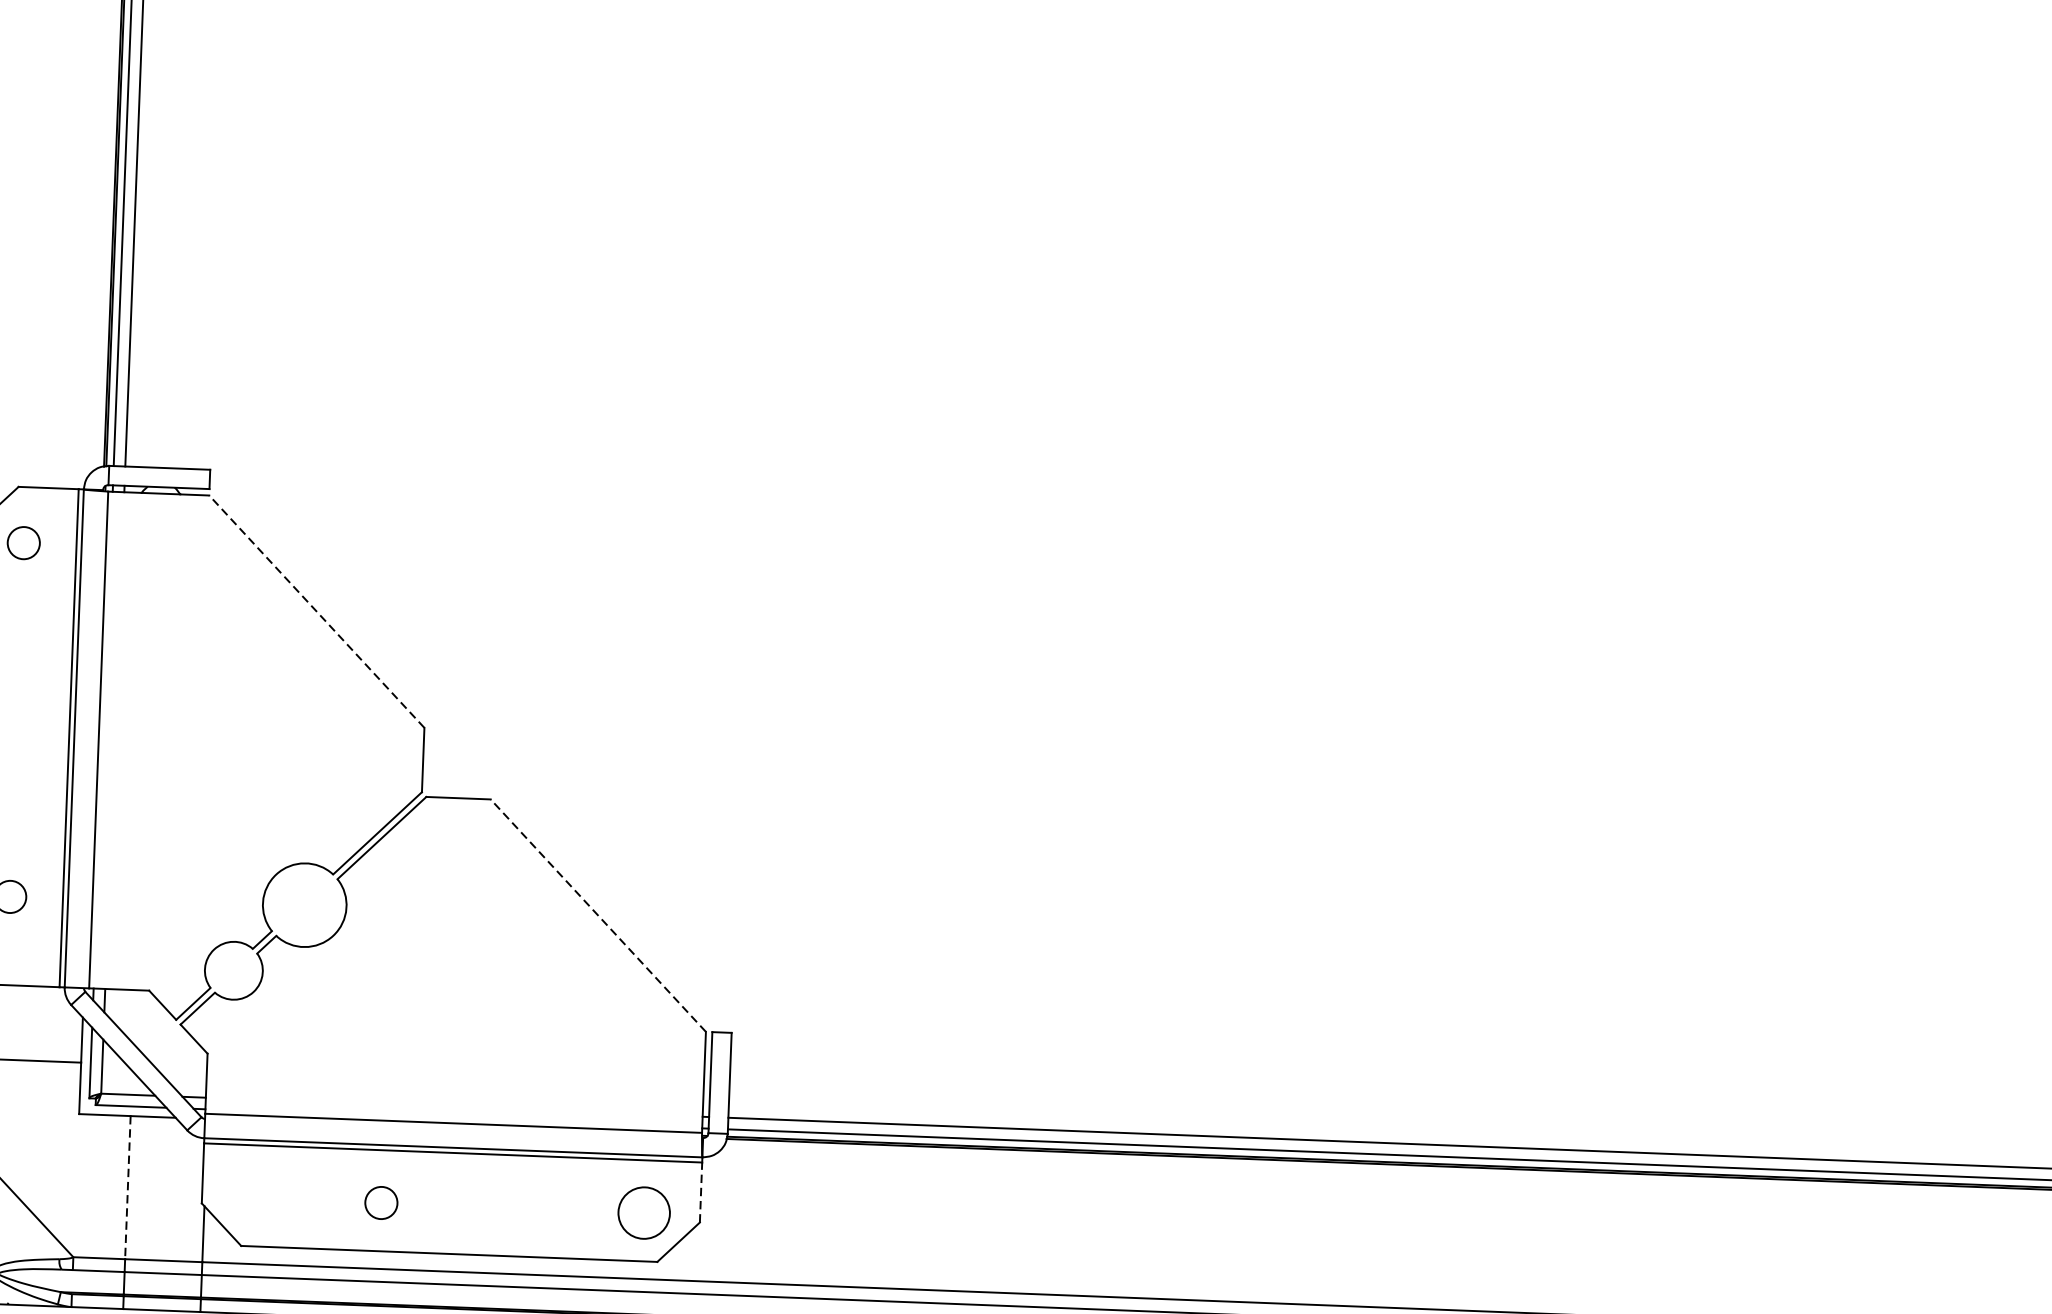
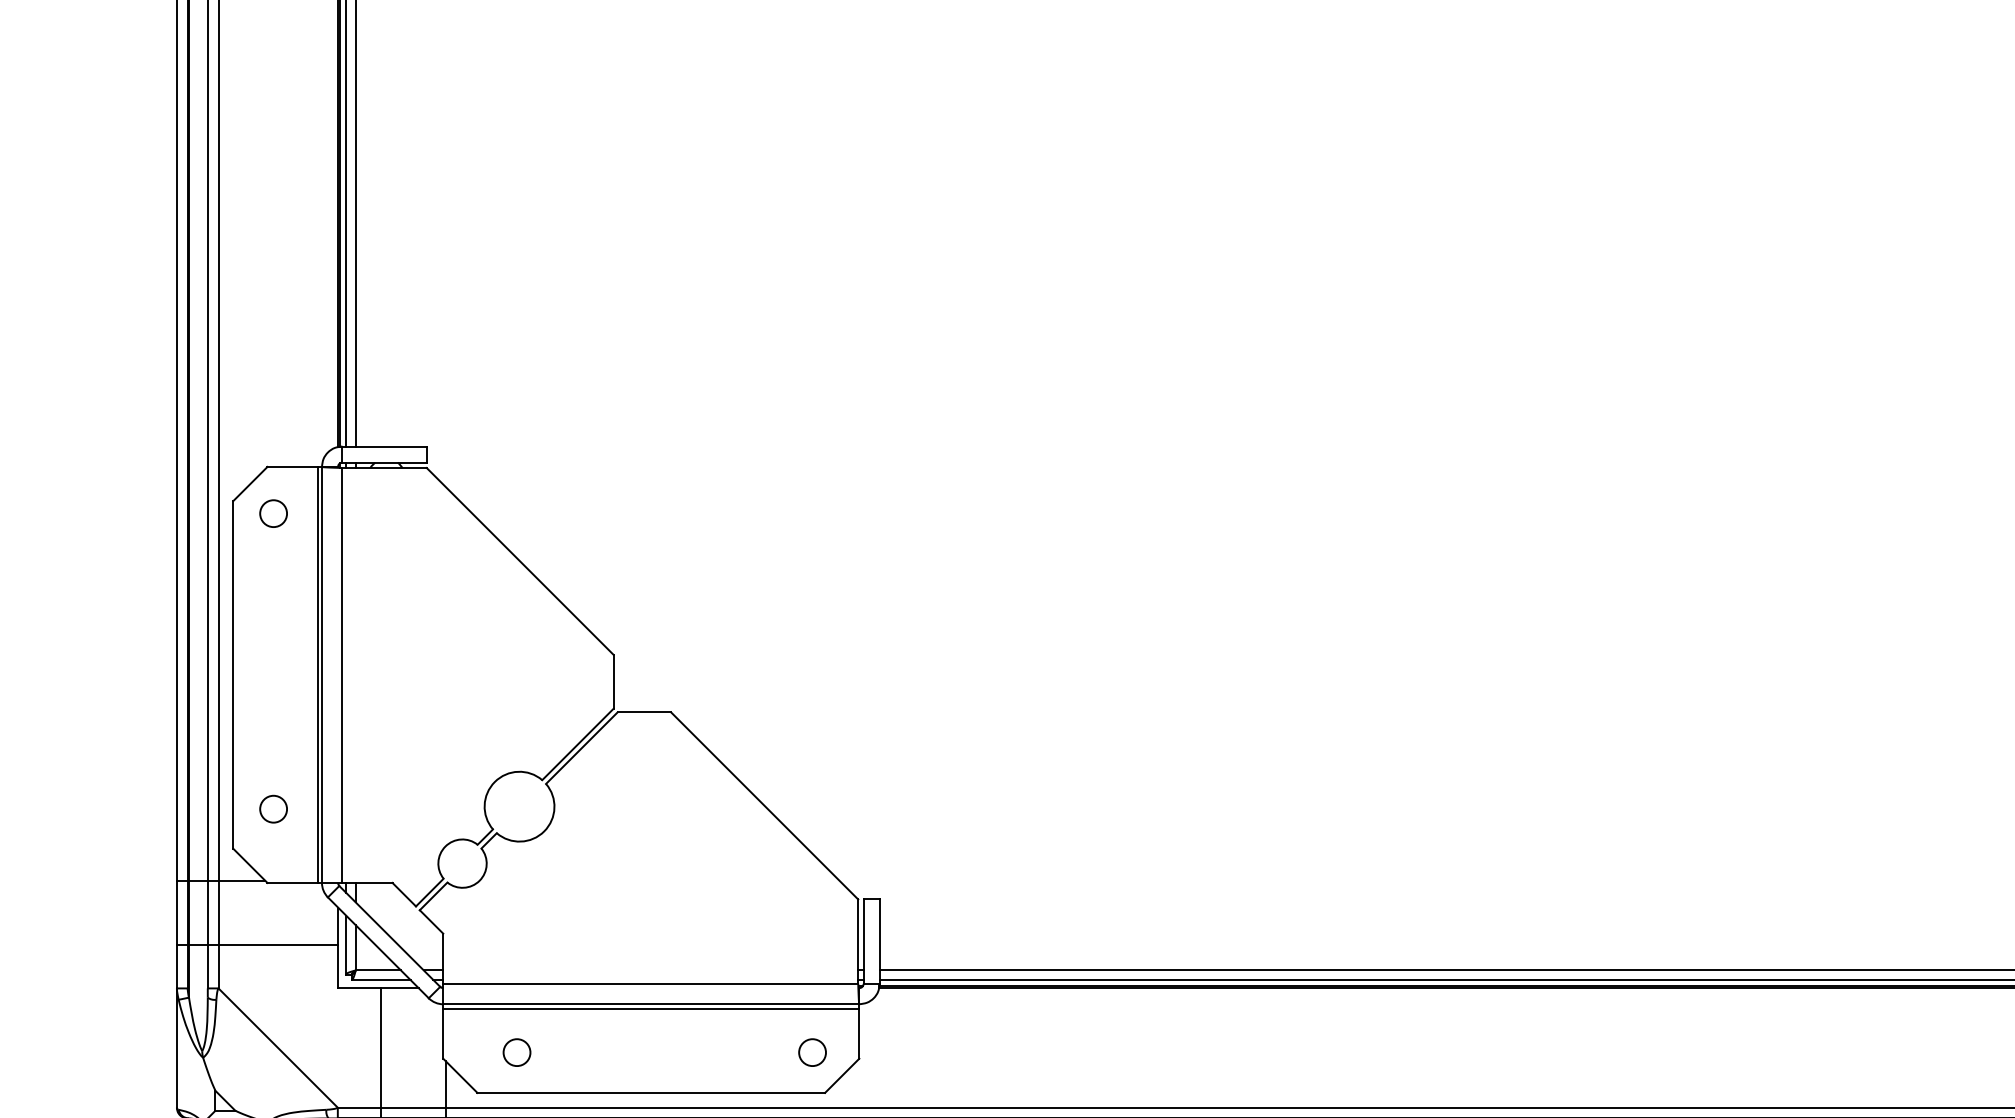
line: (315, 611) -> (519, 561), dashed -> solid
line: (598, 915) -> (764, 805), dashed -> solid
line: (128, 1187) -> (381, 1047), dashed -> solid
line: (701, 1192) -> (859, 1033), dashed -> solid
circle: (380, 1202) -> (516, 1052), moved
circle: (644, 1212) -> (812, 1052), size x0.62

